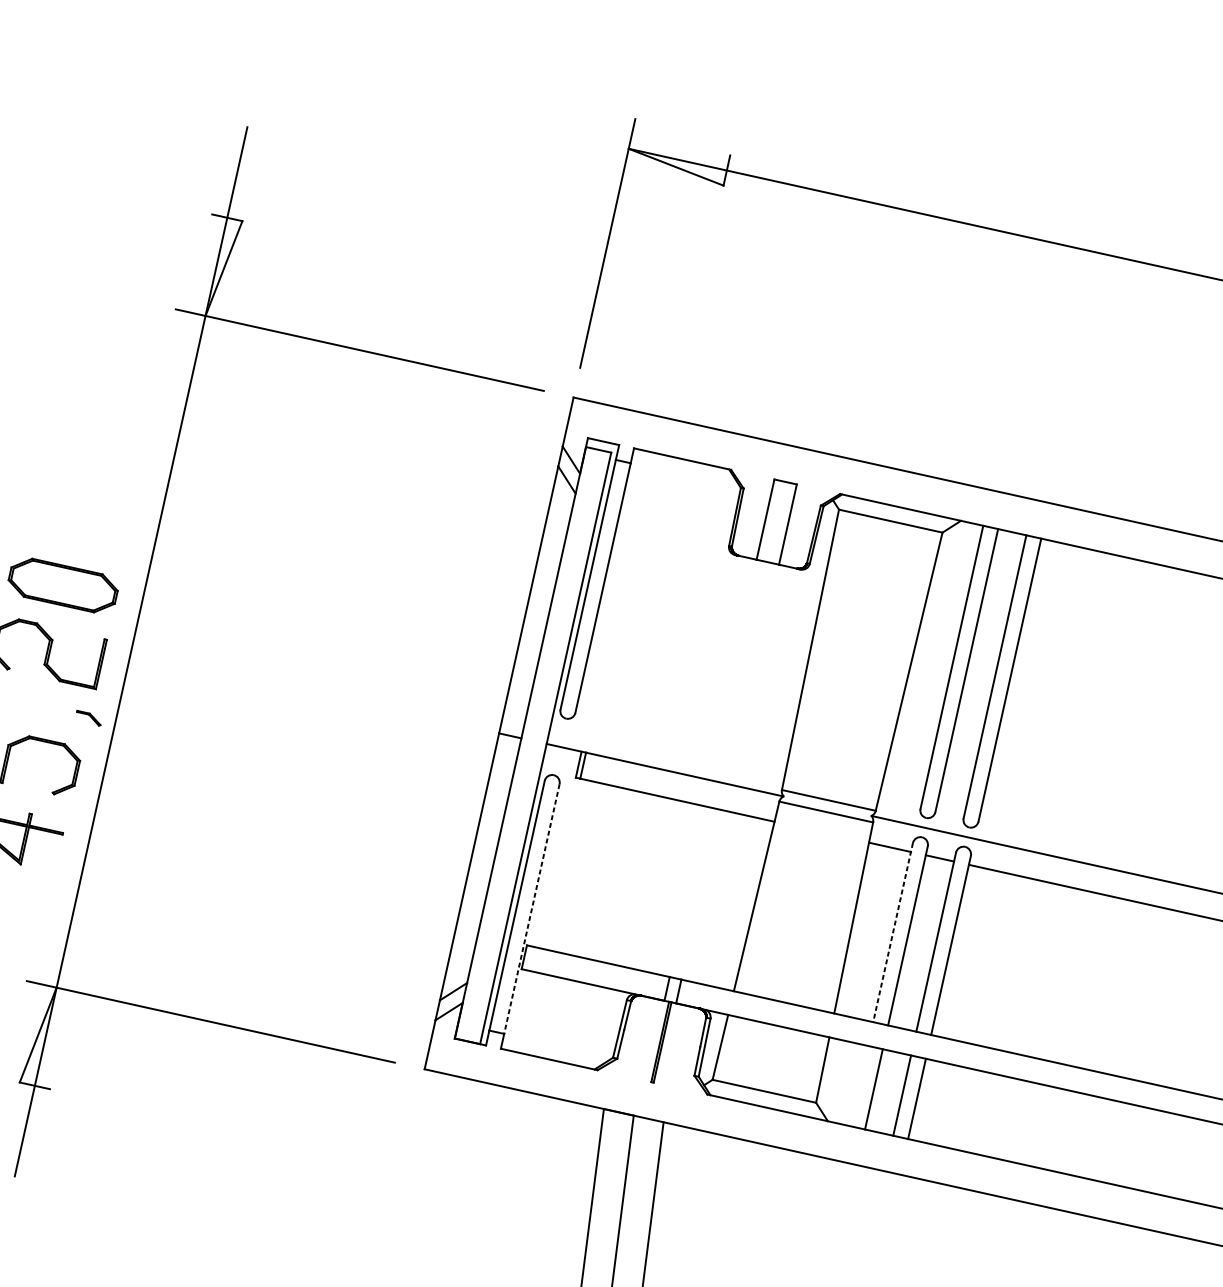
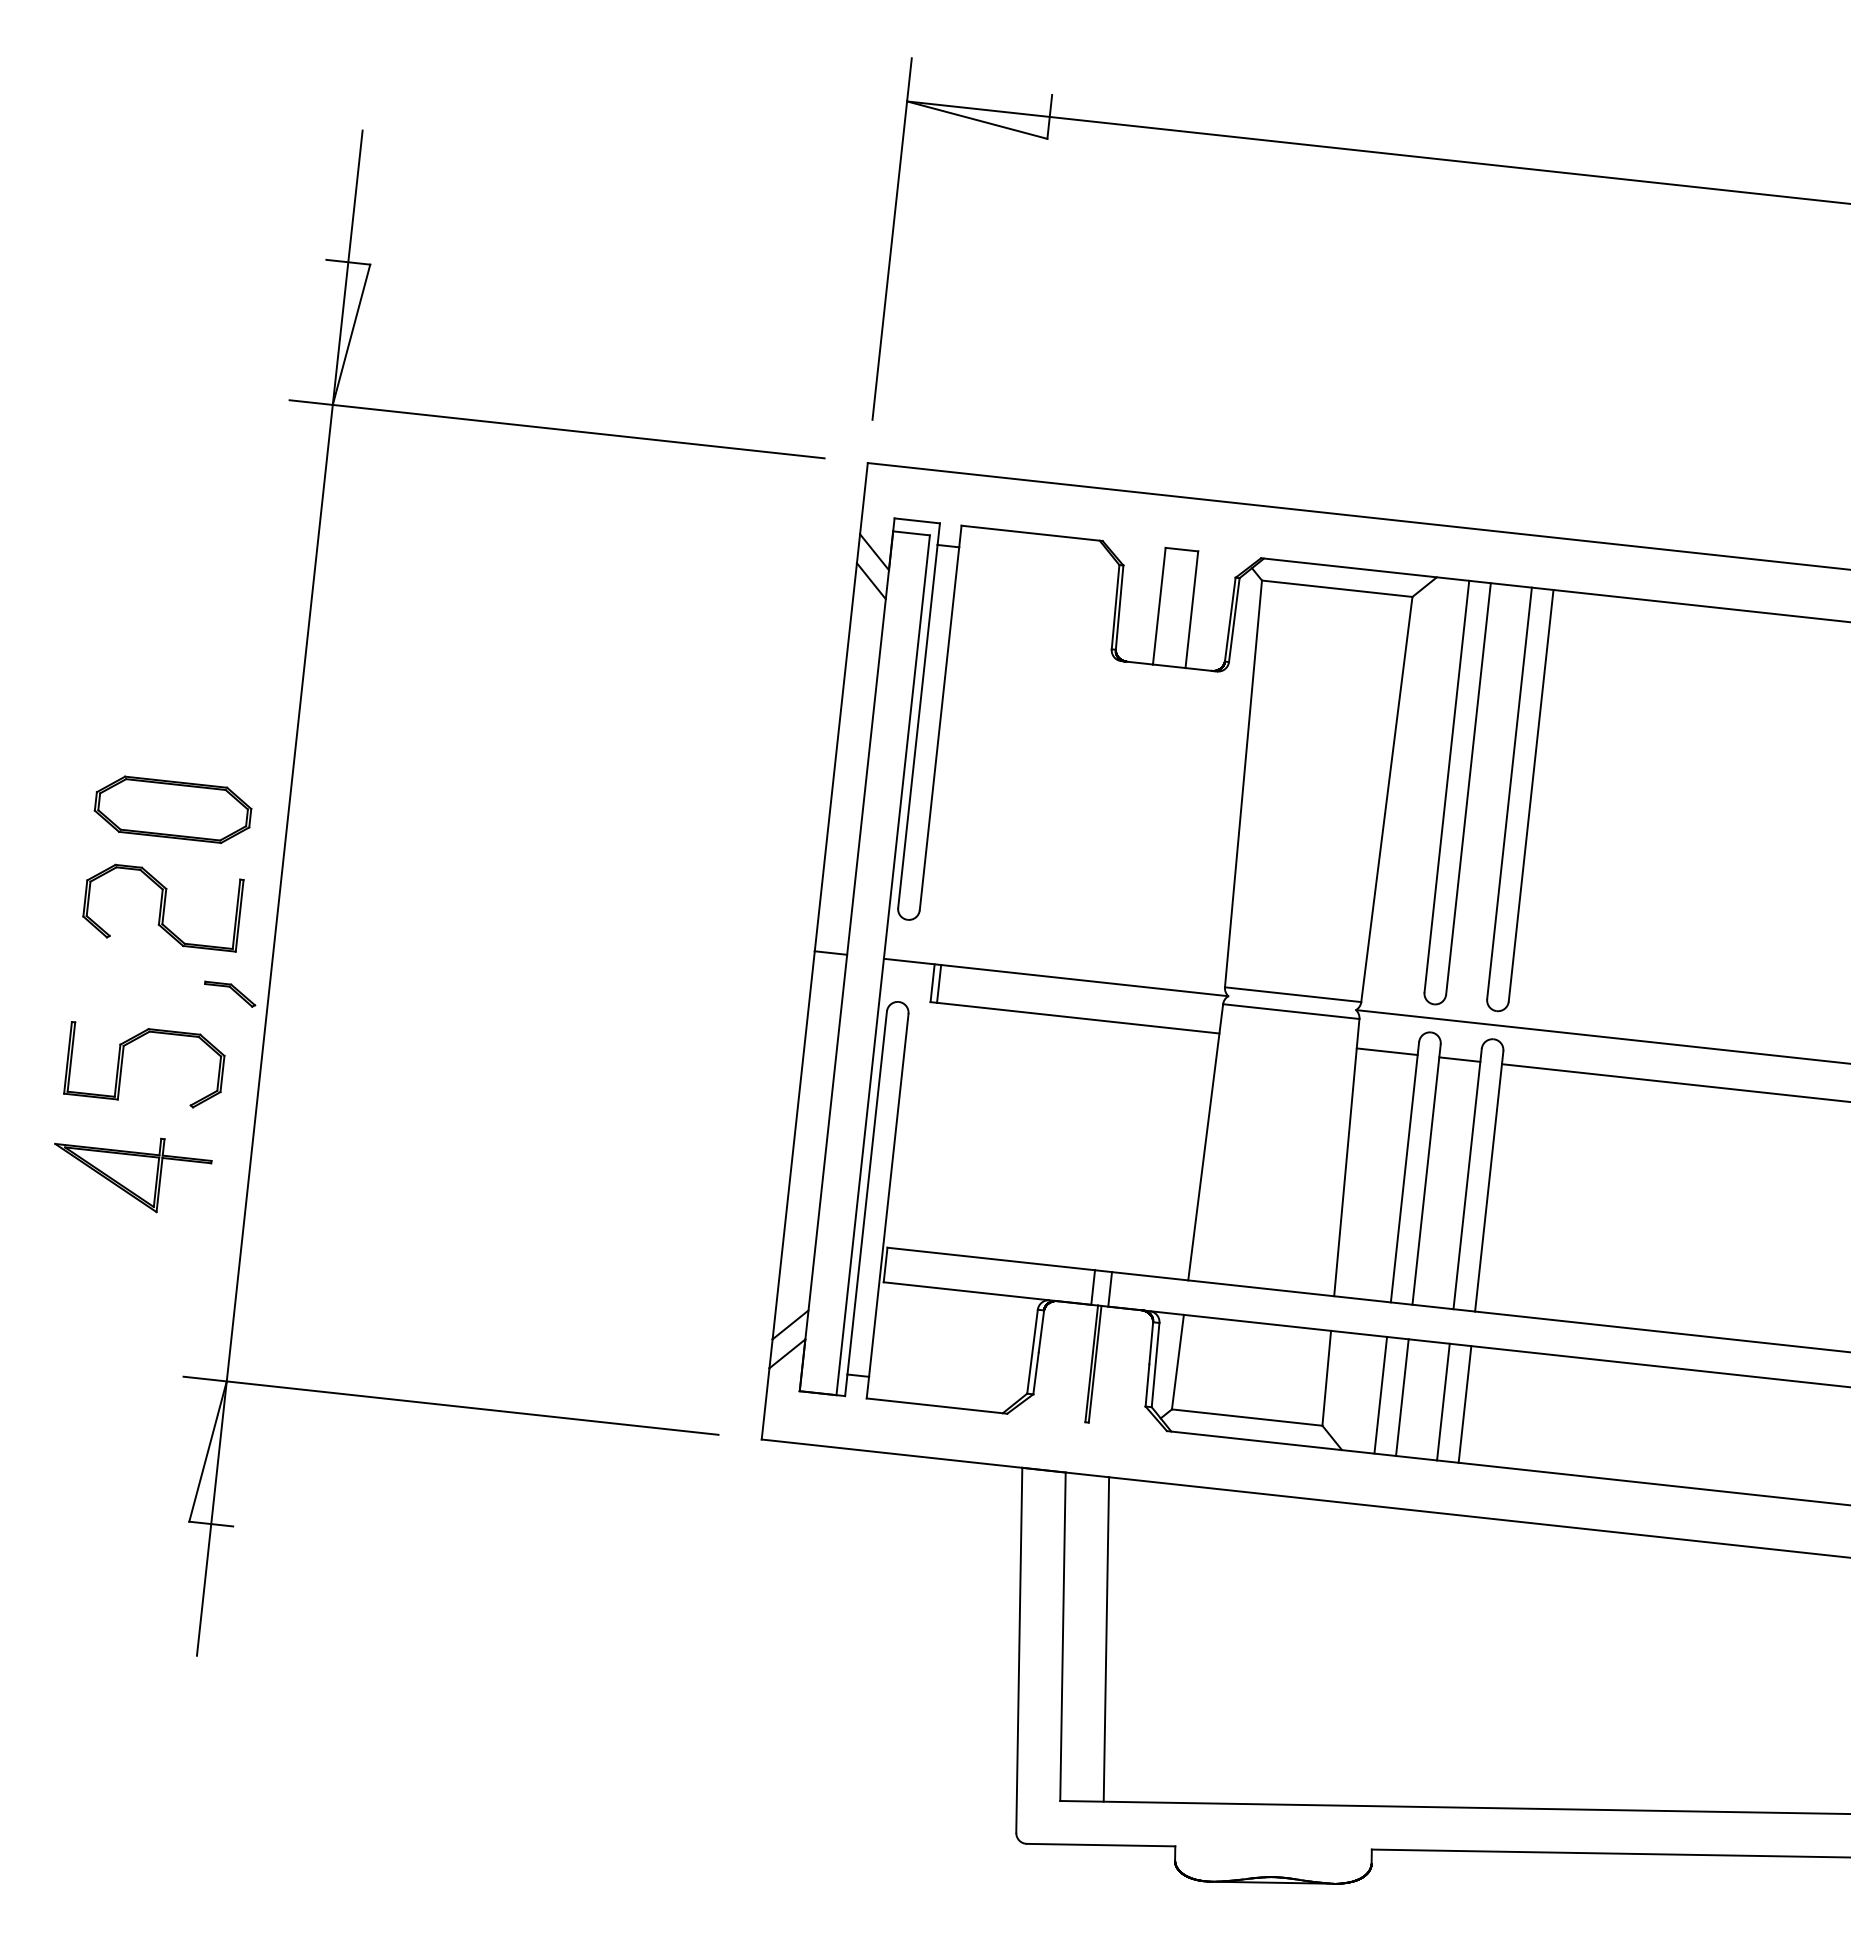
part: (89, 717) -> (230, 993), size x1.43
line: (531, 909) -> (888, 1195), dashed -> solid
line: (892, 932) -> (1404, 1172), dashed -> solid
line: (858, 1085) -> (1380, 1394), added

